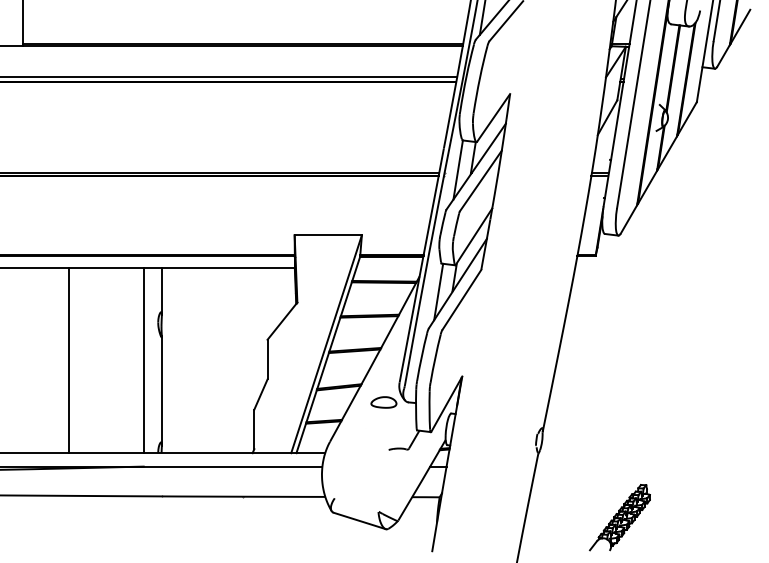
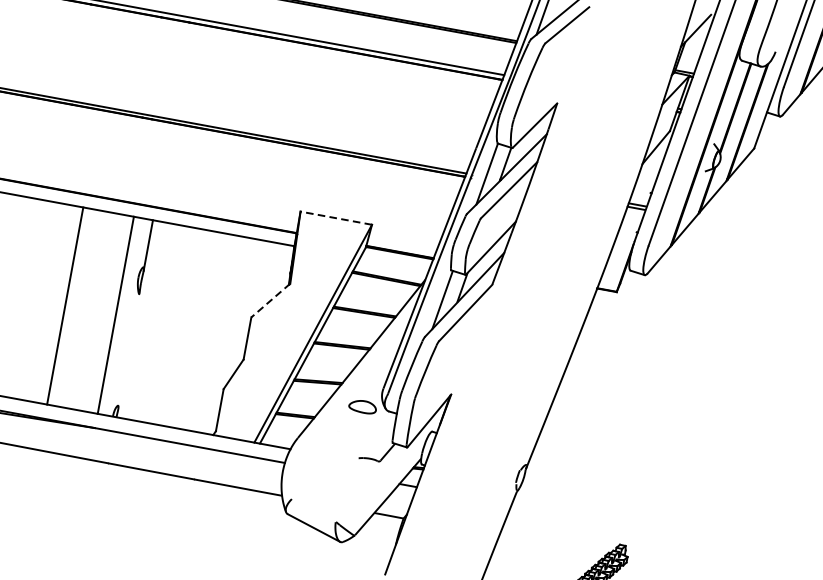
line: (328, 235) -> (336, 218), solid -> dashed
line: (282, 321) -> (270, 300), solid -> dashed
line: (69, 360) -> (65, 306), moved
line: (161, 390) -> (128, 350), removed

